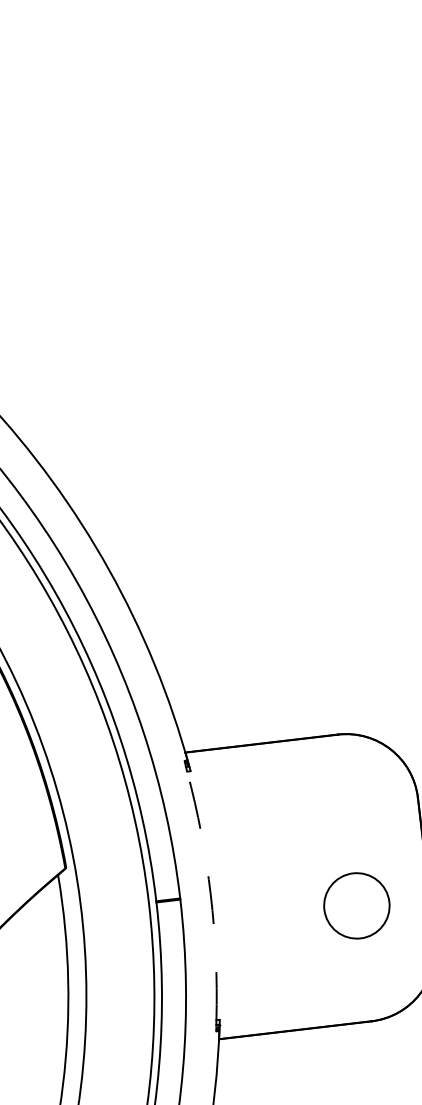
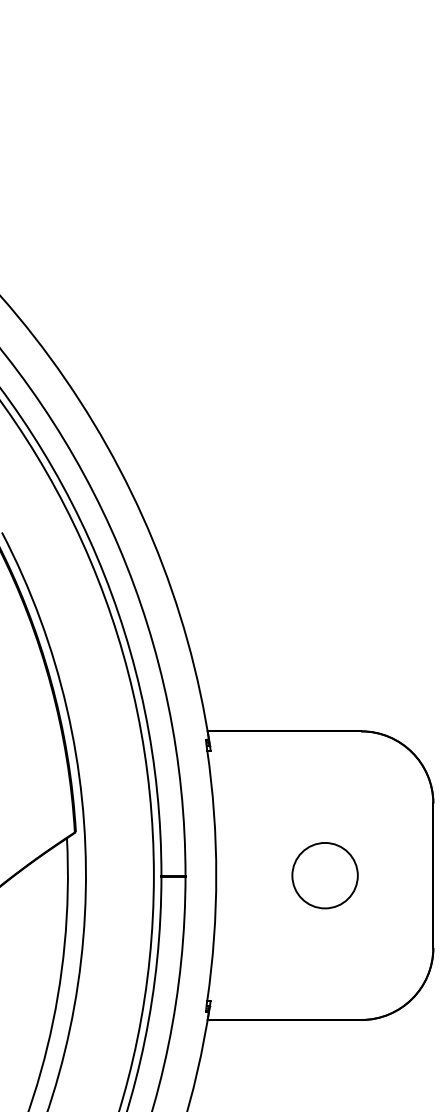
arc: (210, 894) -> (216, 875), dashed -> solid
circle: (356, 905) -> (324, 875), moved

